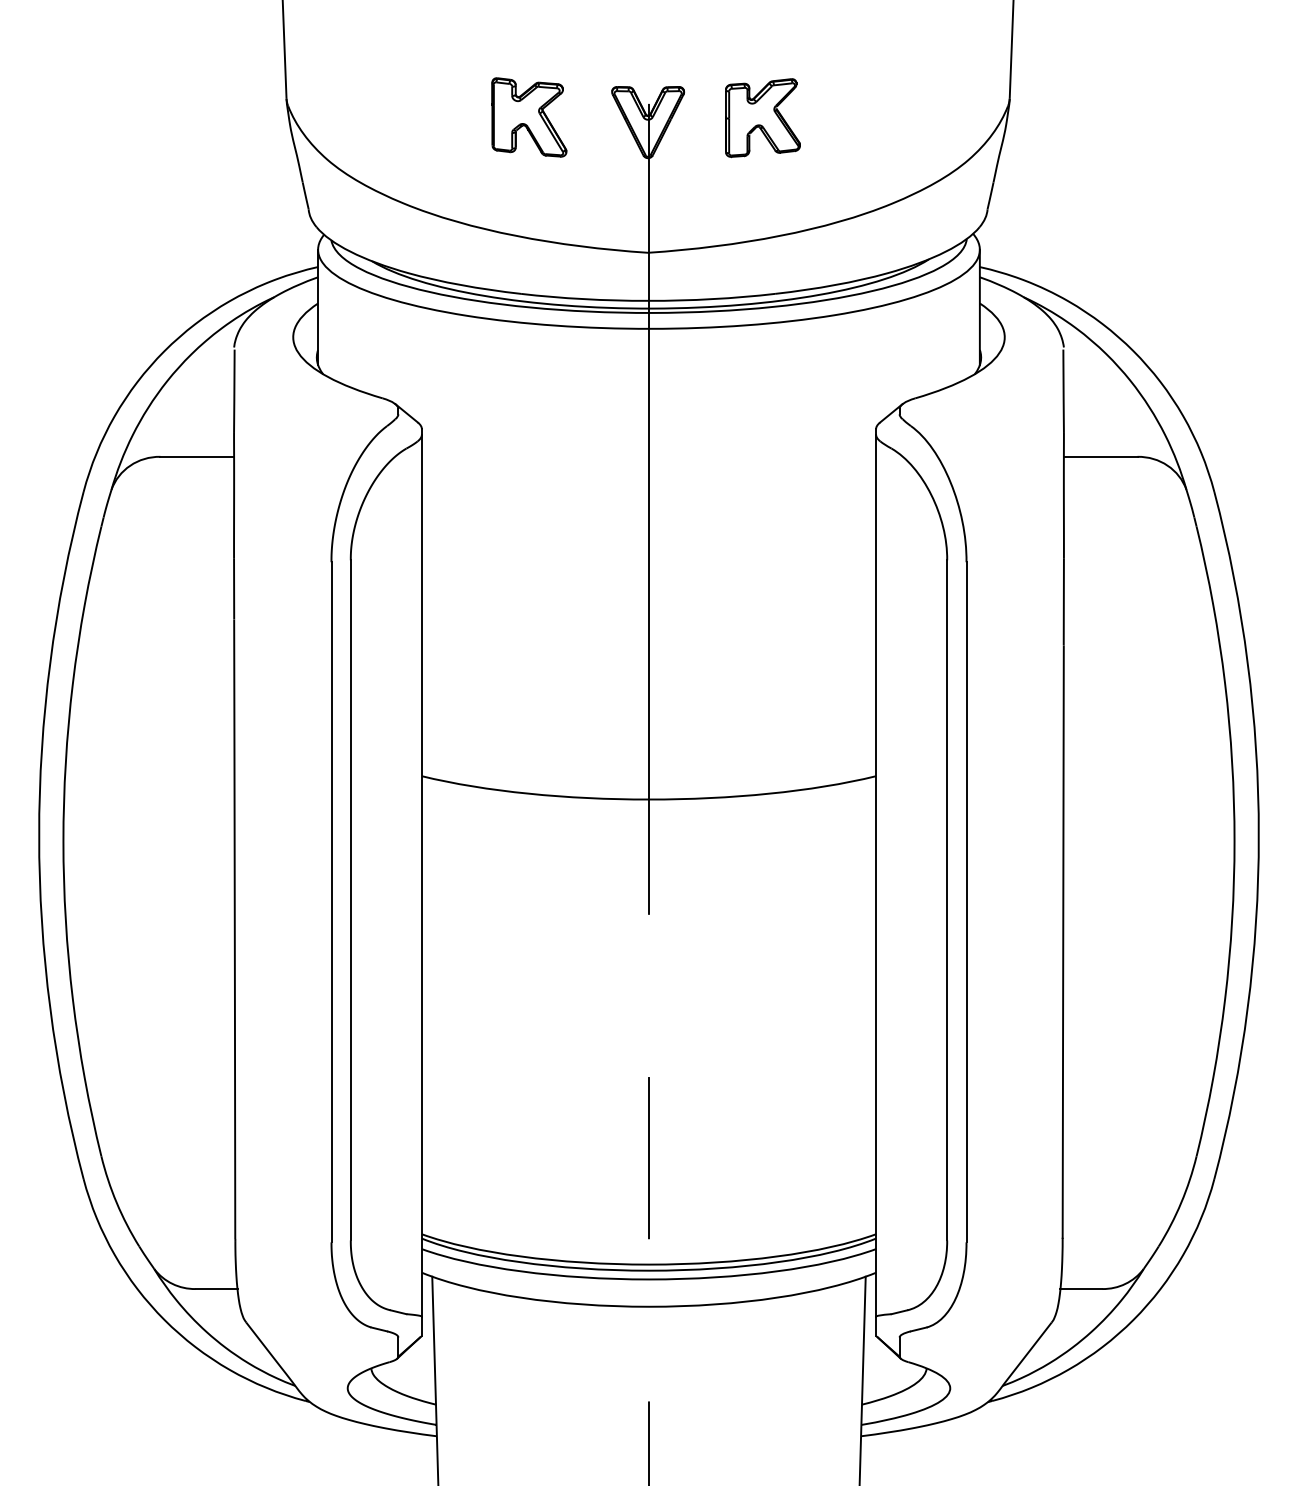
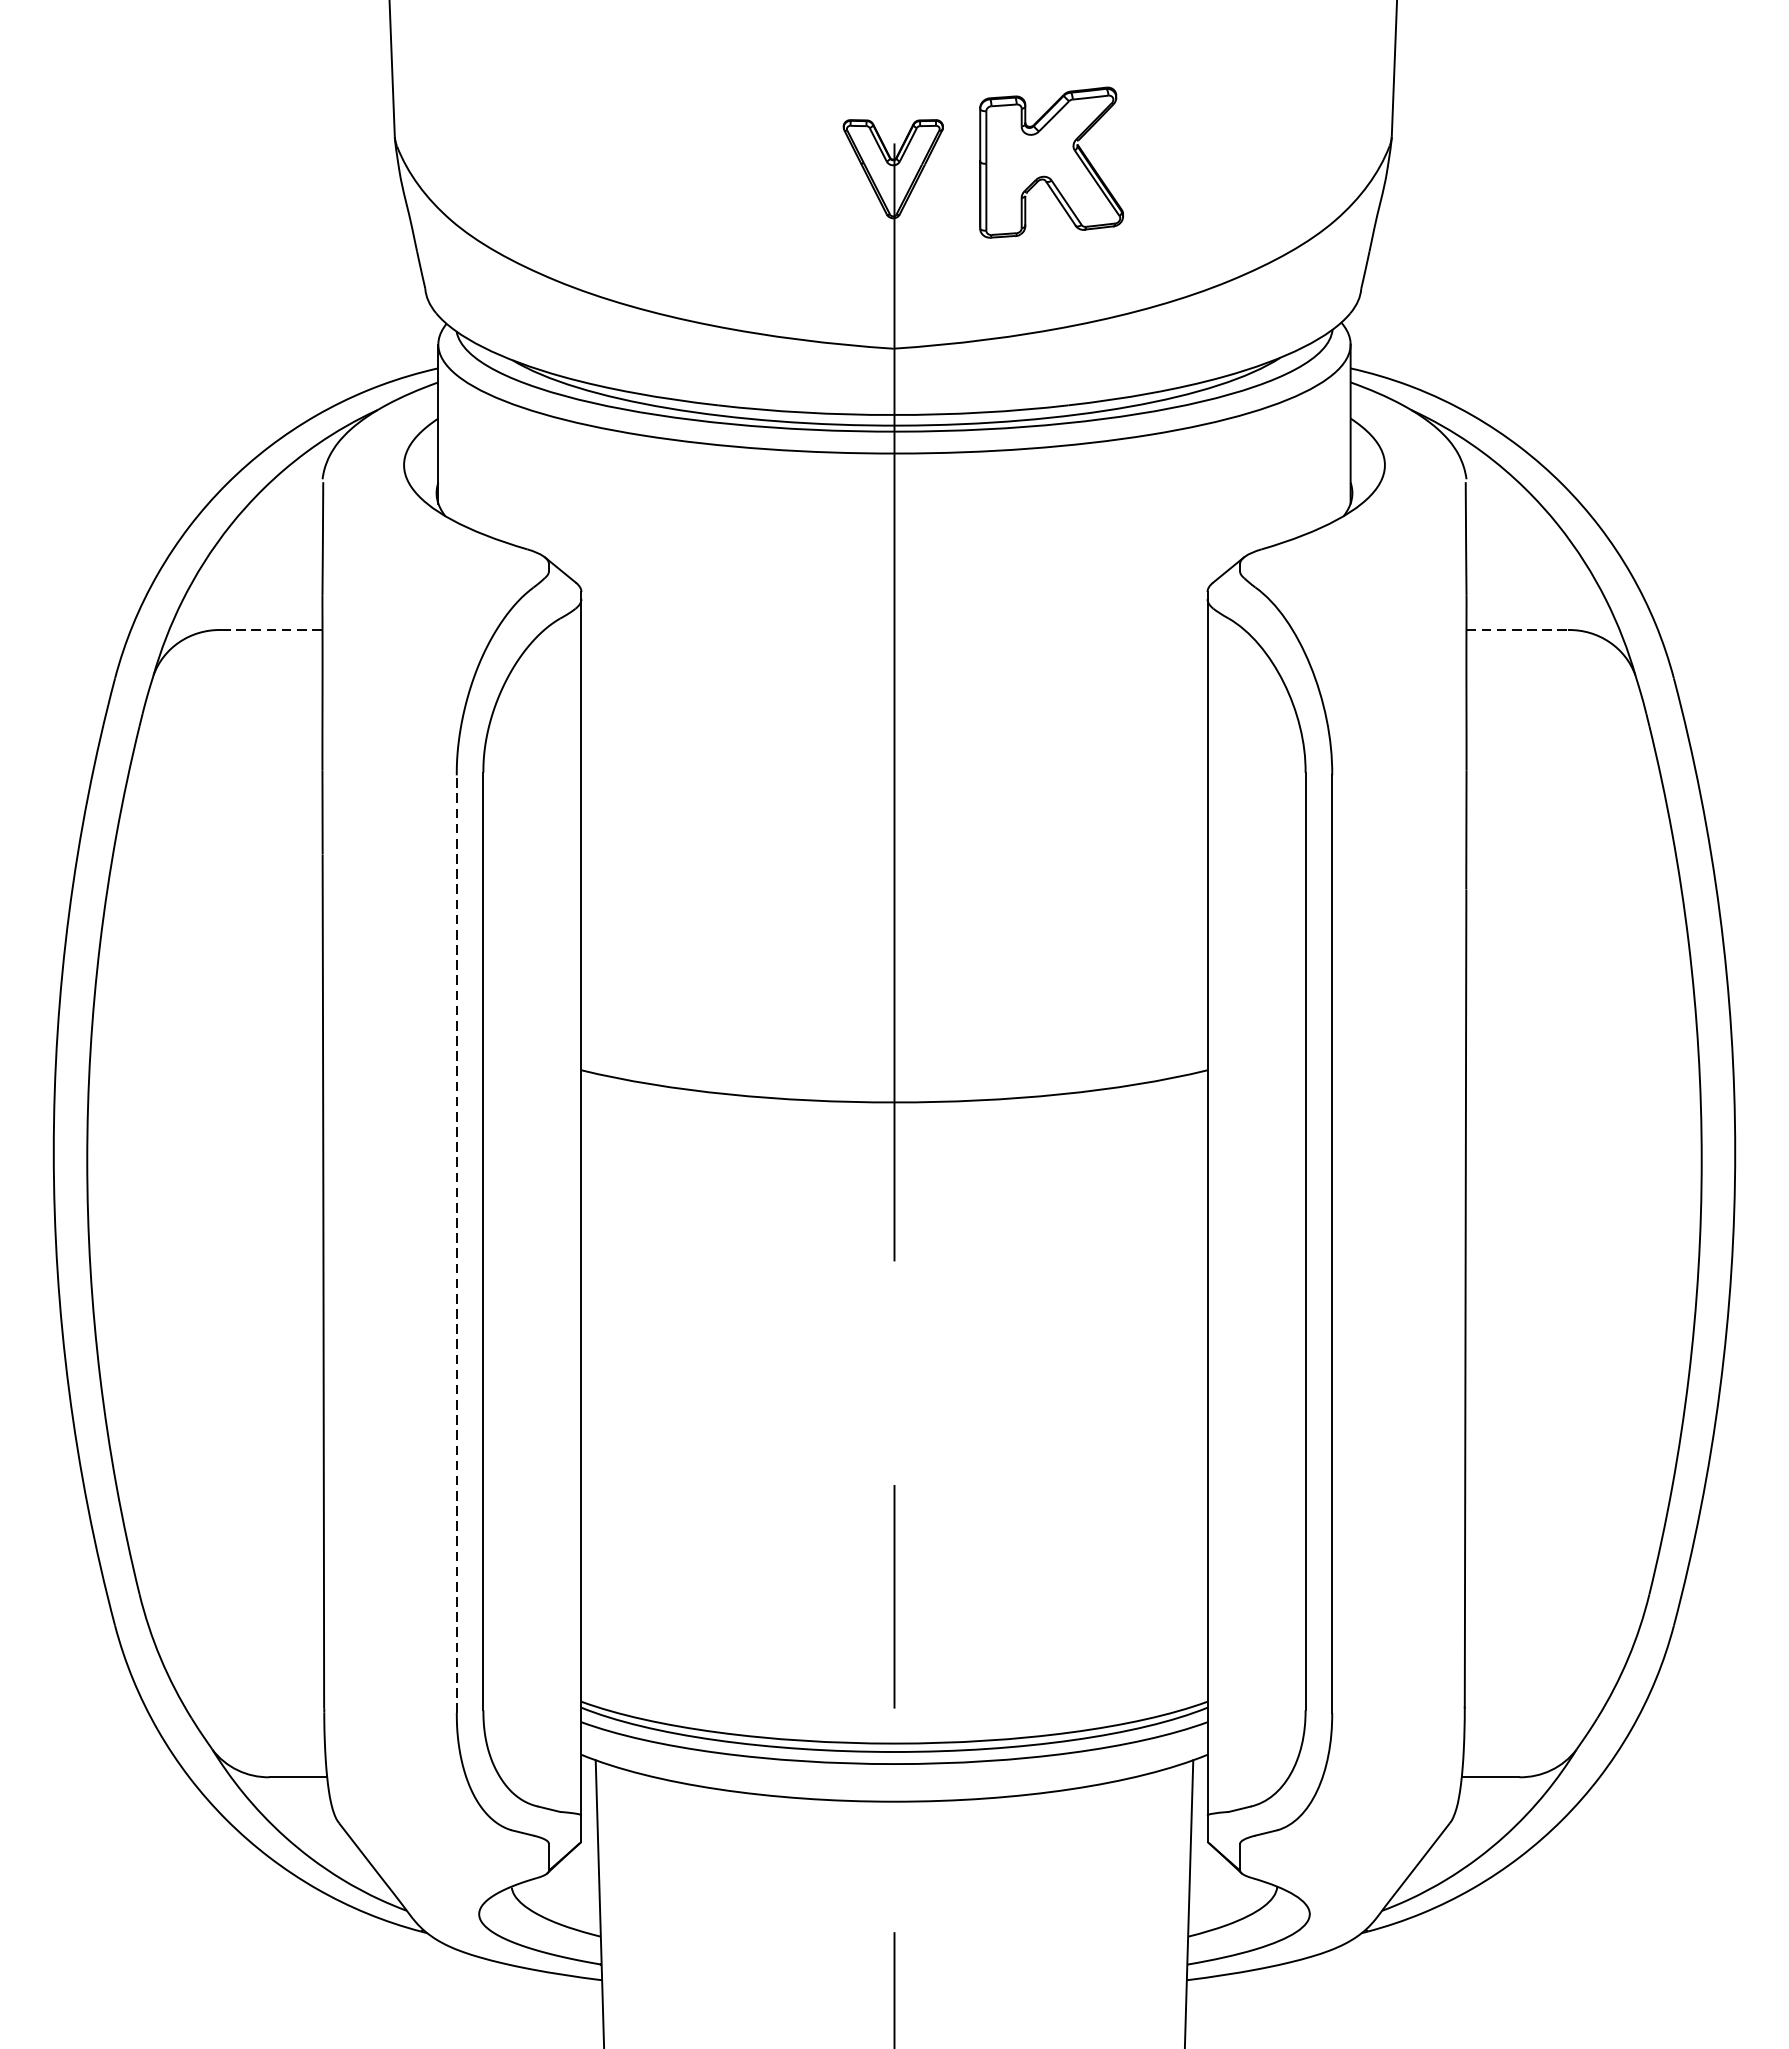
part: (529, 117) -> (729, 162), removed
part: (762, 118) -> (1050, 163), size x1.4
line: (197, 456) -> (272, 629), solid -> dashed
line: (1100, 456) -> (1516, 629), solid -> dashed
line: (331, 901) -> (456, 1243), solid -> dashed

